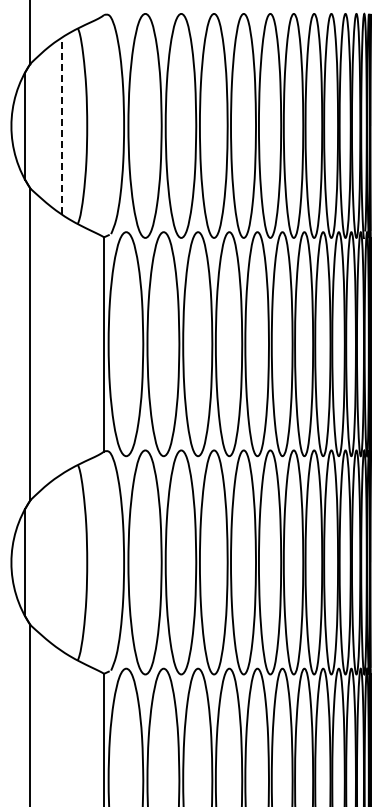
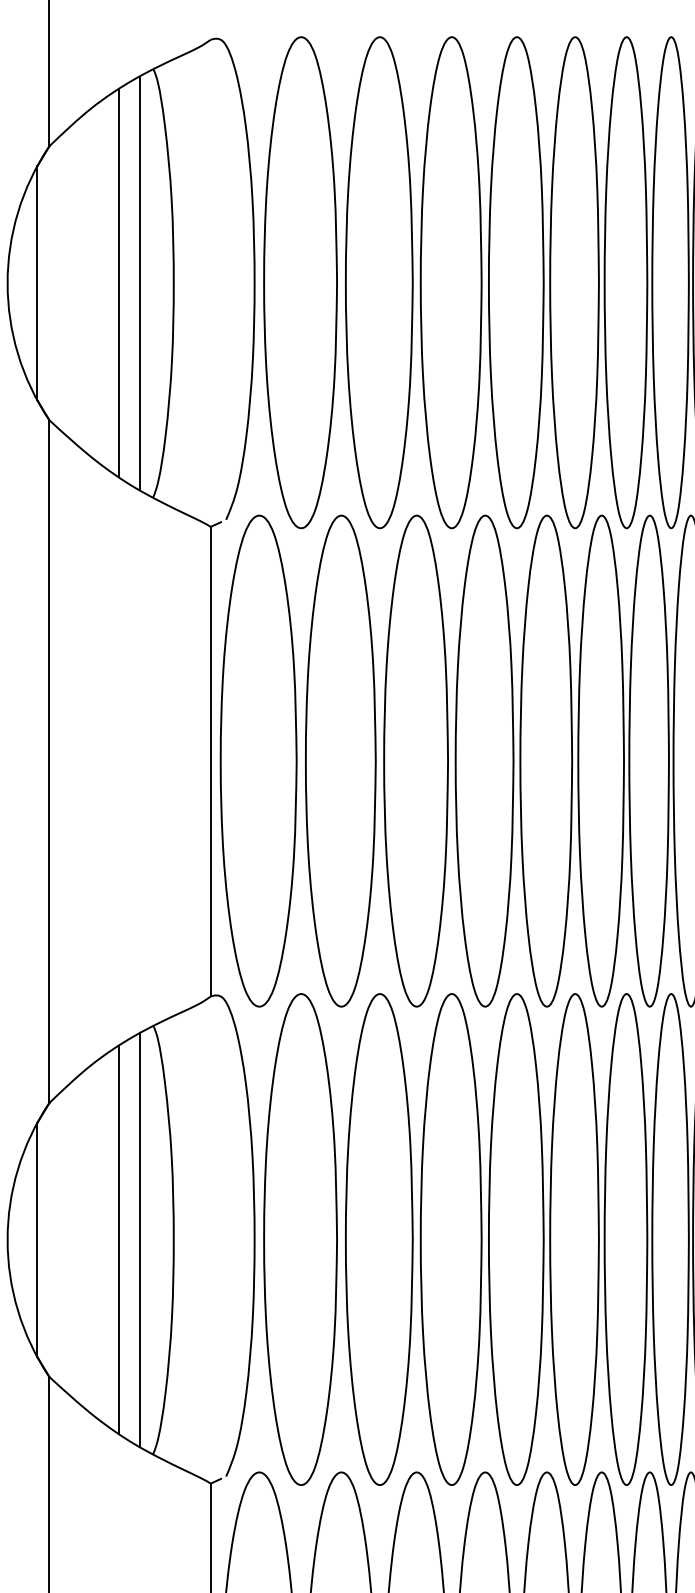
line: (62, 125) -> (119, 281), dashed -> solid
line: (71, 125) -> (139, 281), added
line: (62, 562) -> (119, 1239), added
line: (71, 562) -> (139, 1239), added

